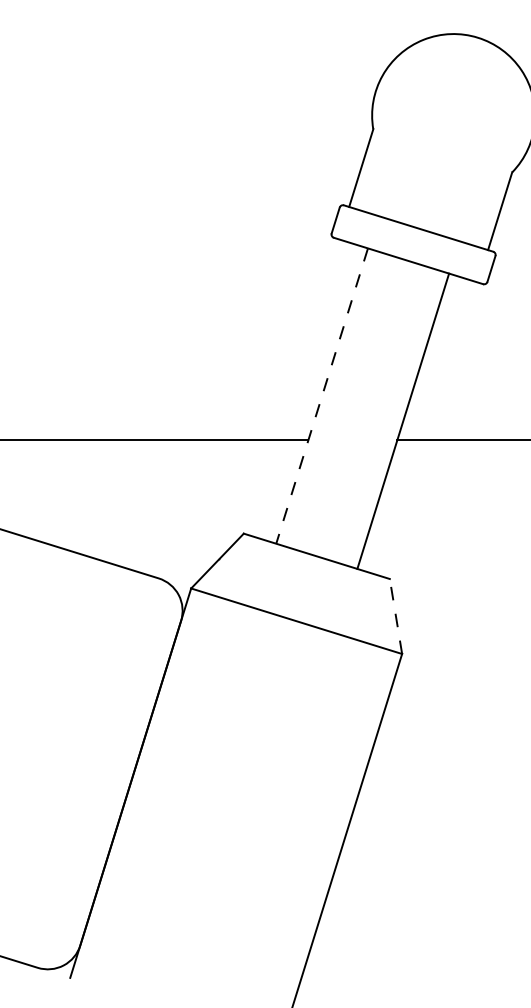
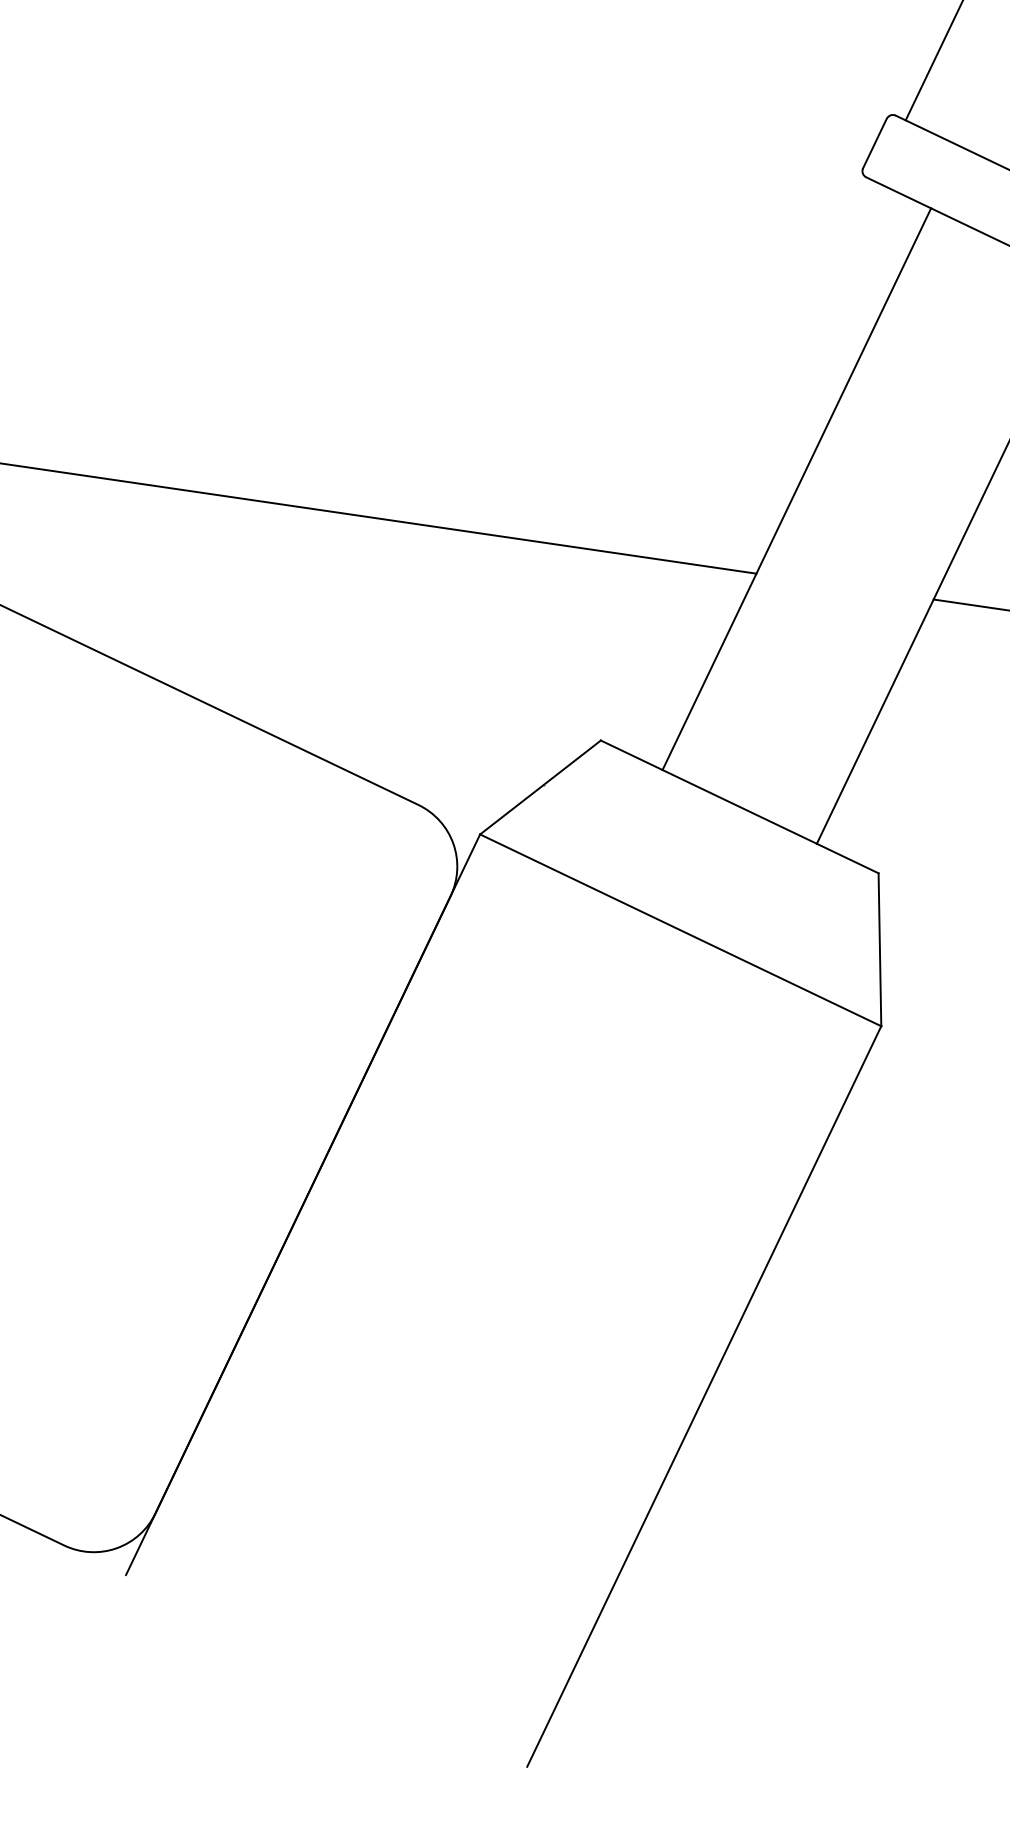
line: (322, 396) -> (797, 490), dashed -> solid
line: (395, 616) -> (878, 949), dashed -> solid

